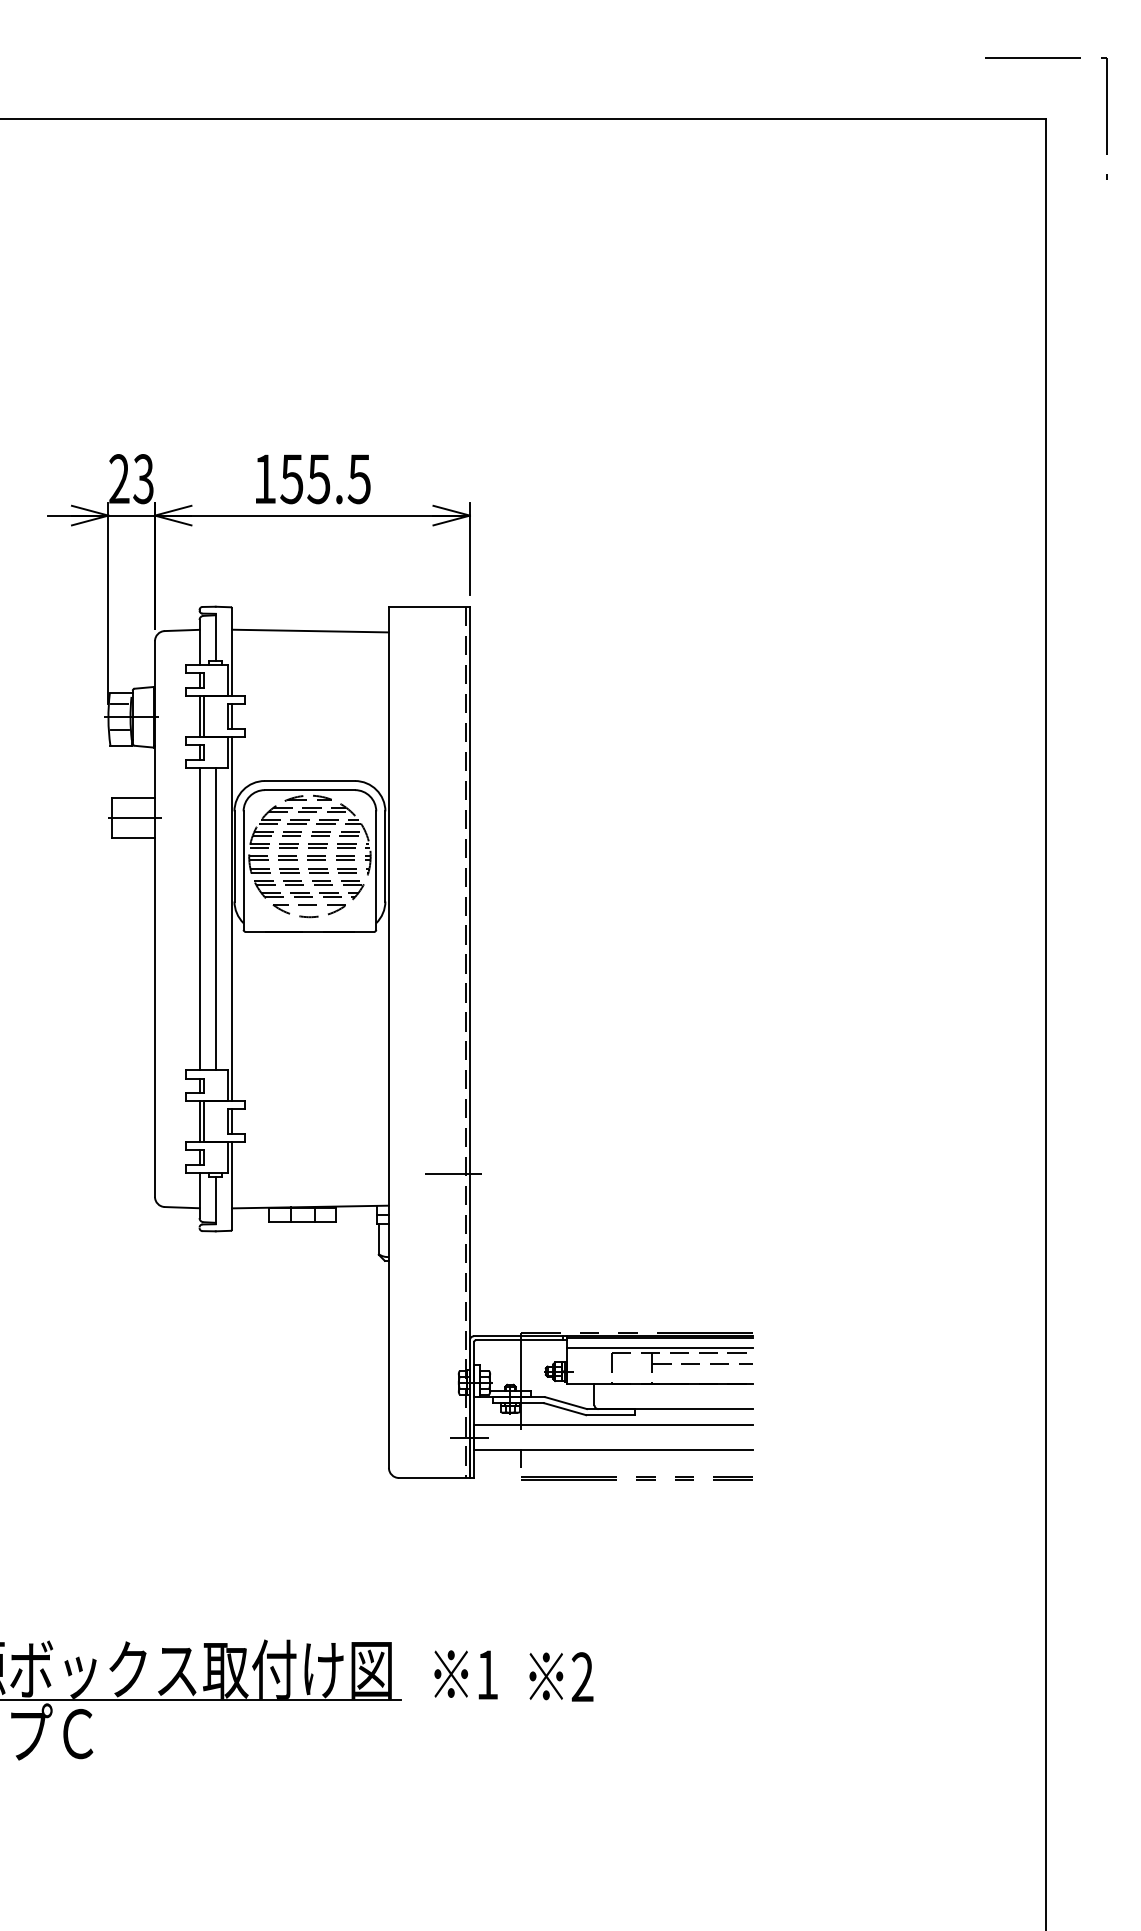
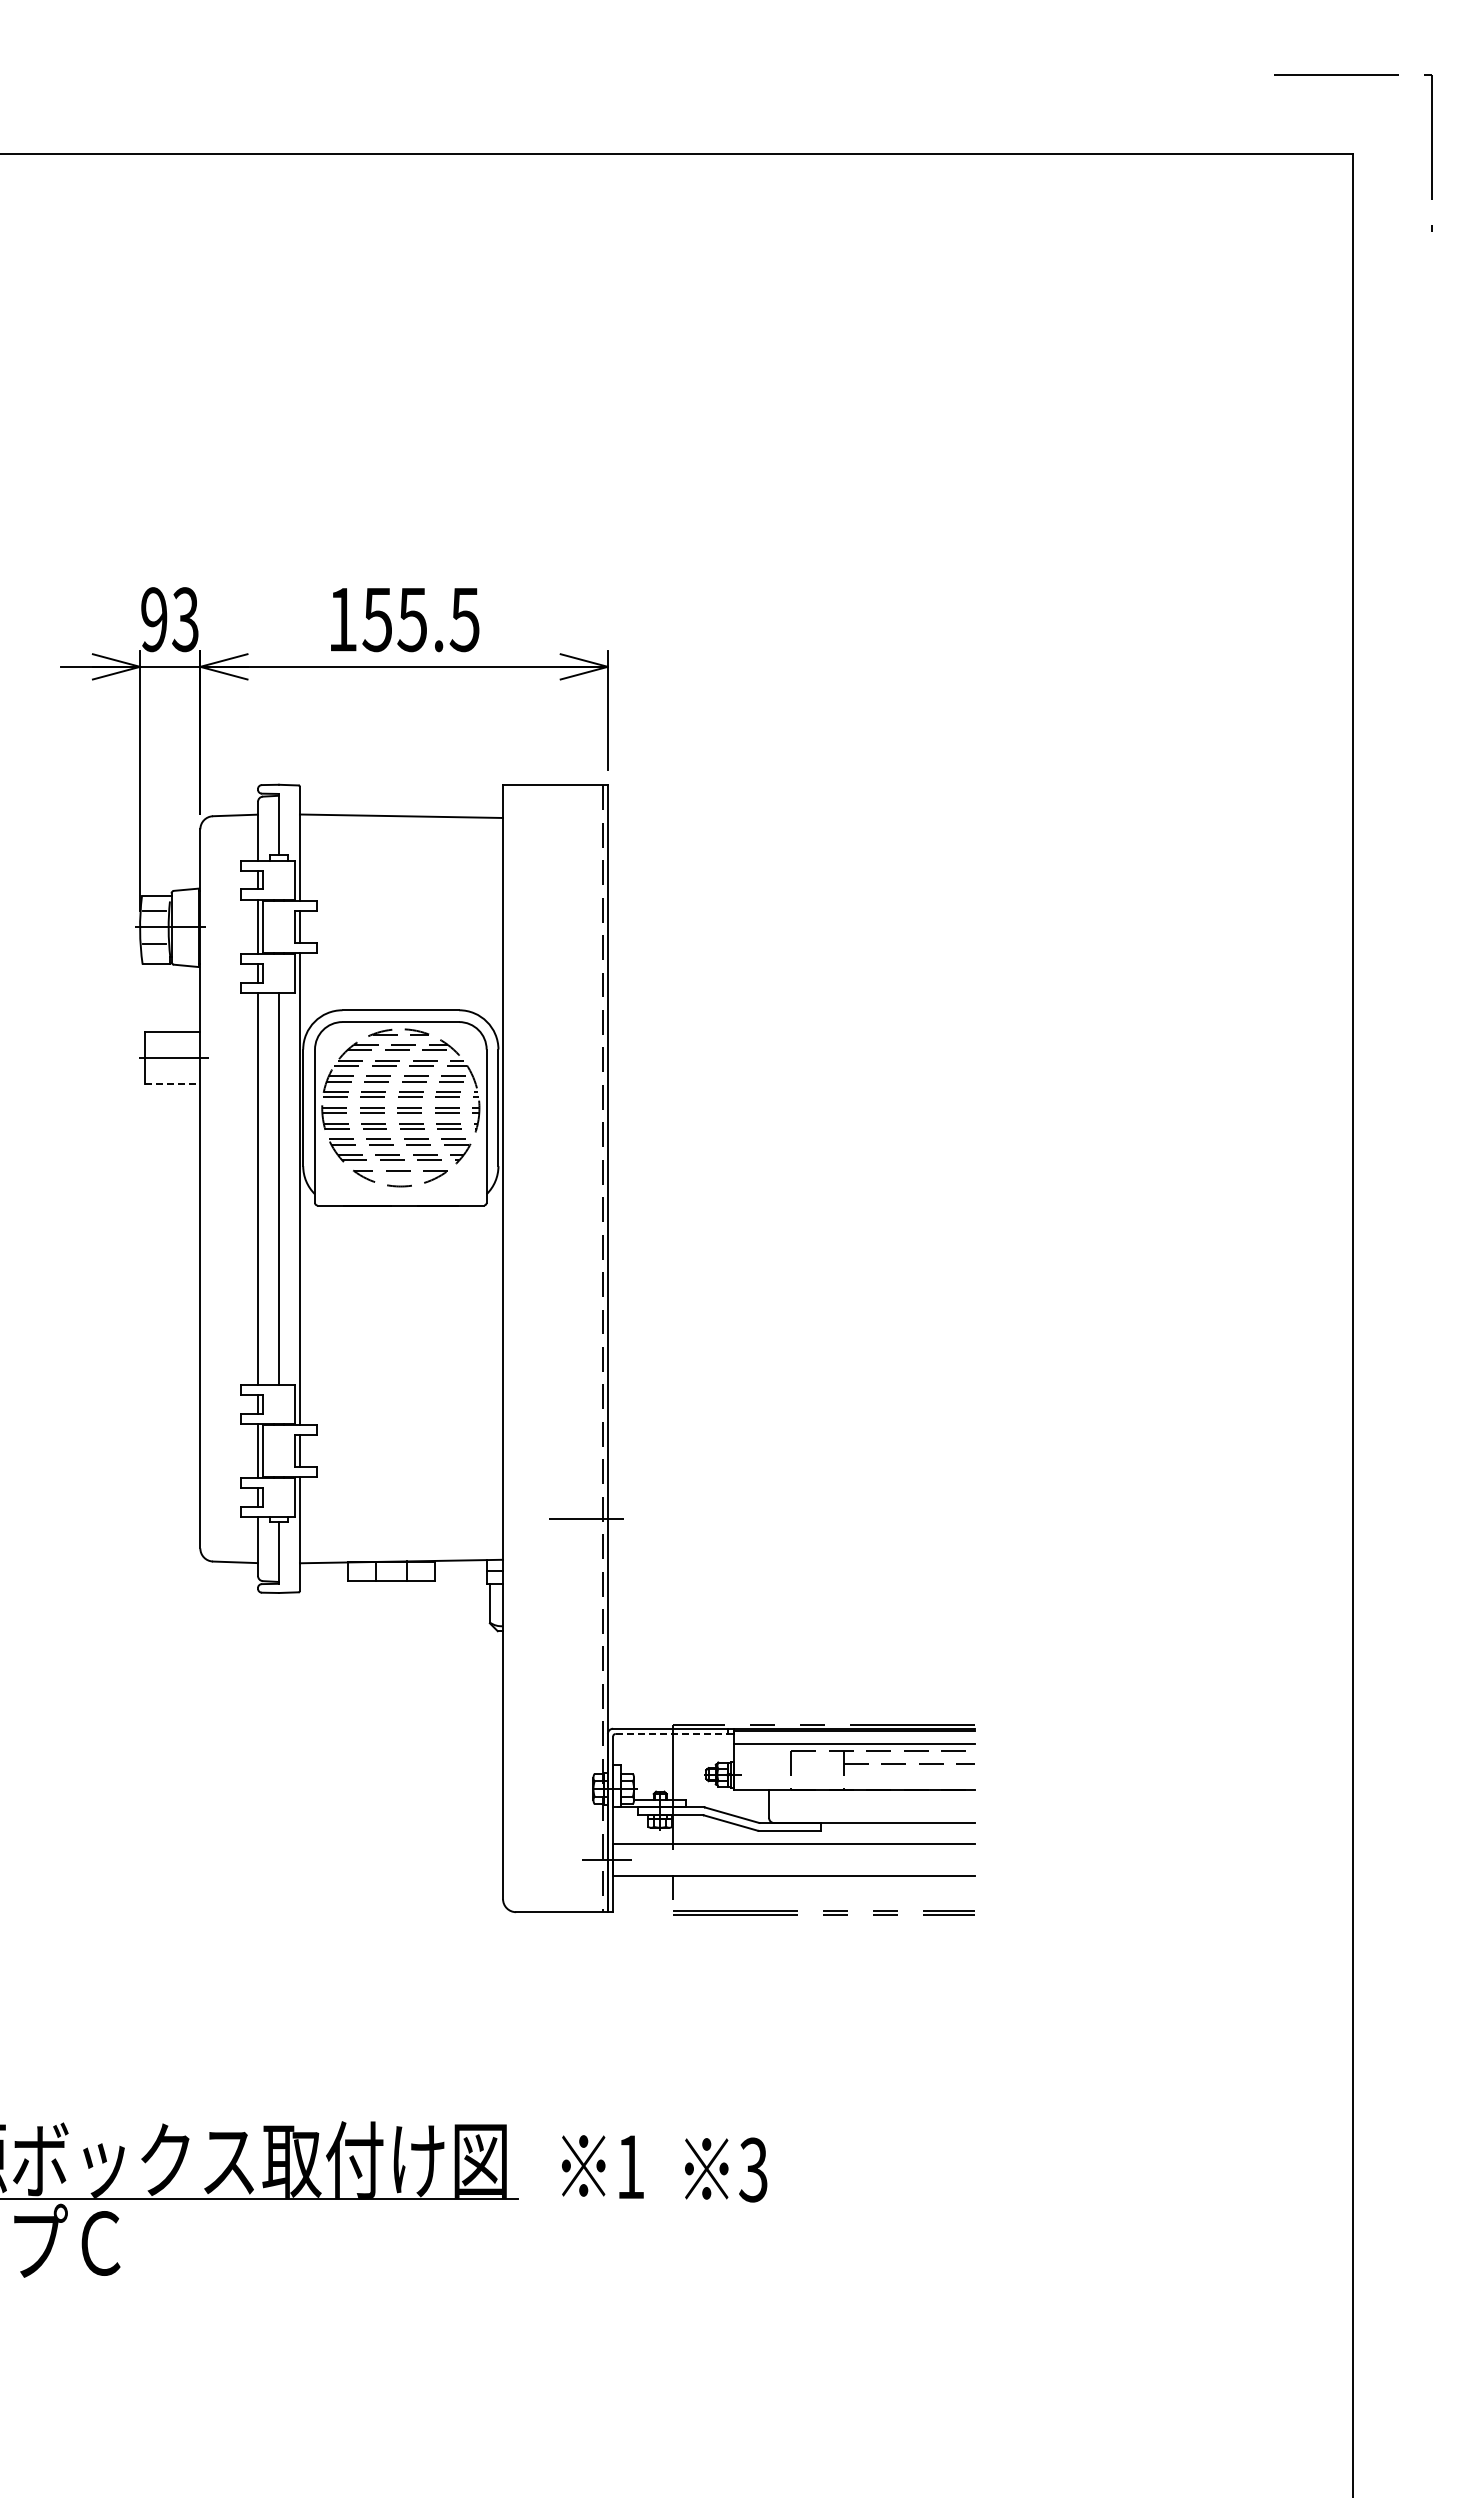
text: (119, 479) -> (154, 619), 23 -> 93
line: (133, 838) -> (172, 1084), solid -> dashed
line: (521, 1339) -> (674, 1733), solid -> dashed
text: (582, 1676) -> (753, 2169), 2 -> 3

